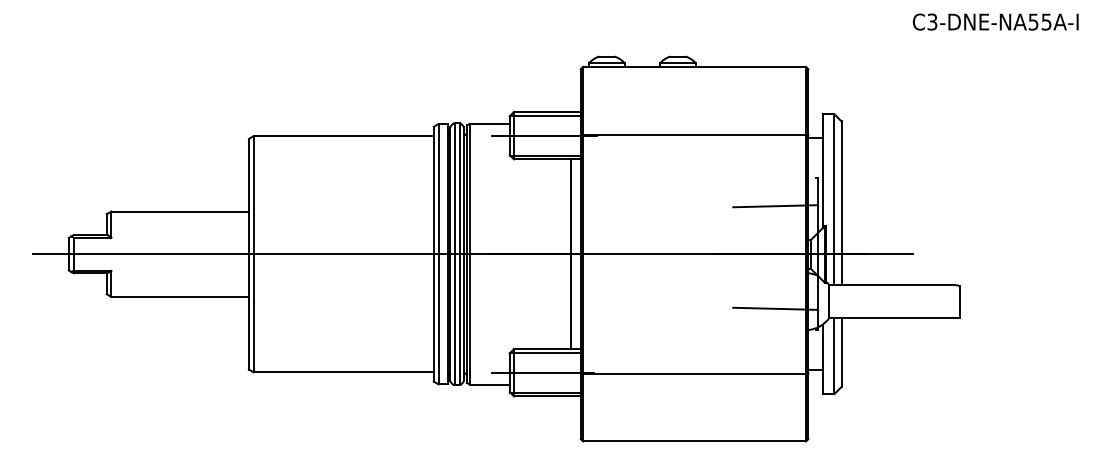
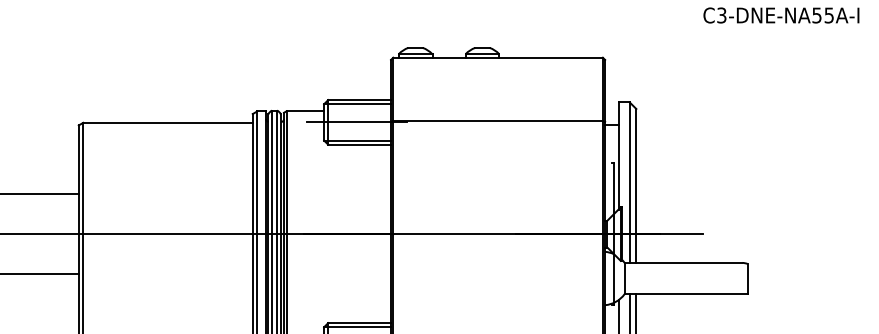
line: (775, 206) -> (574, 189), removed
line: (571, 254) -> (382, 234), removed
line: (775, 308) -> (574, 284), removed

